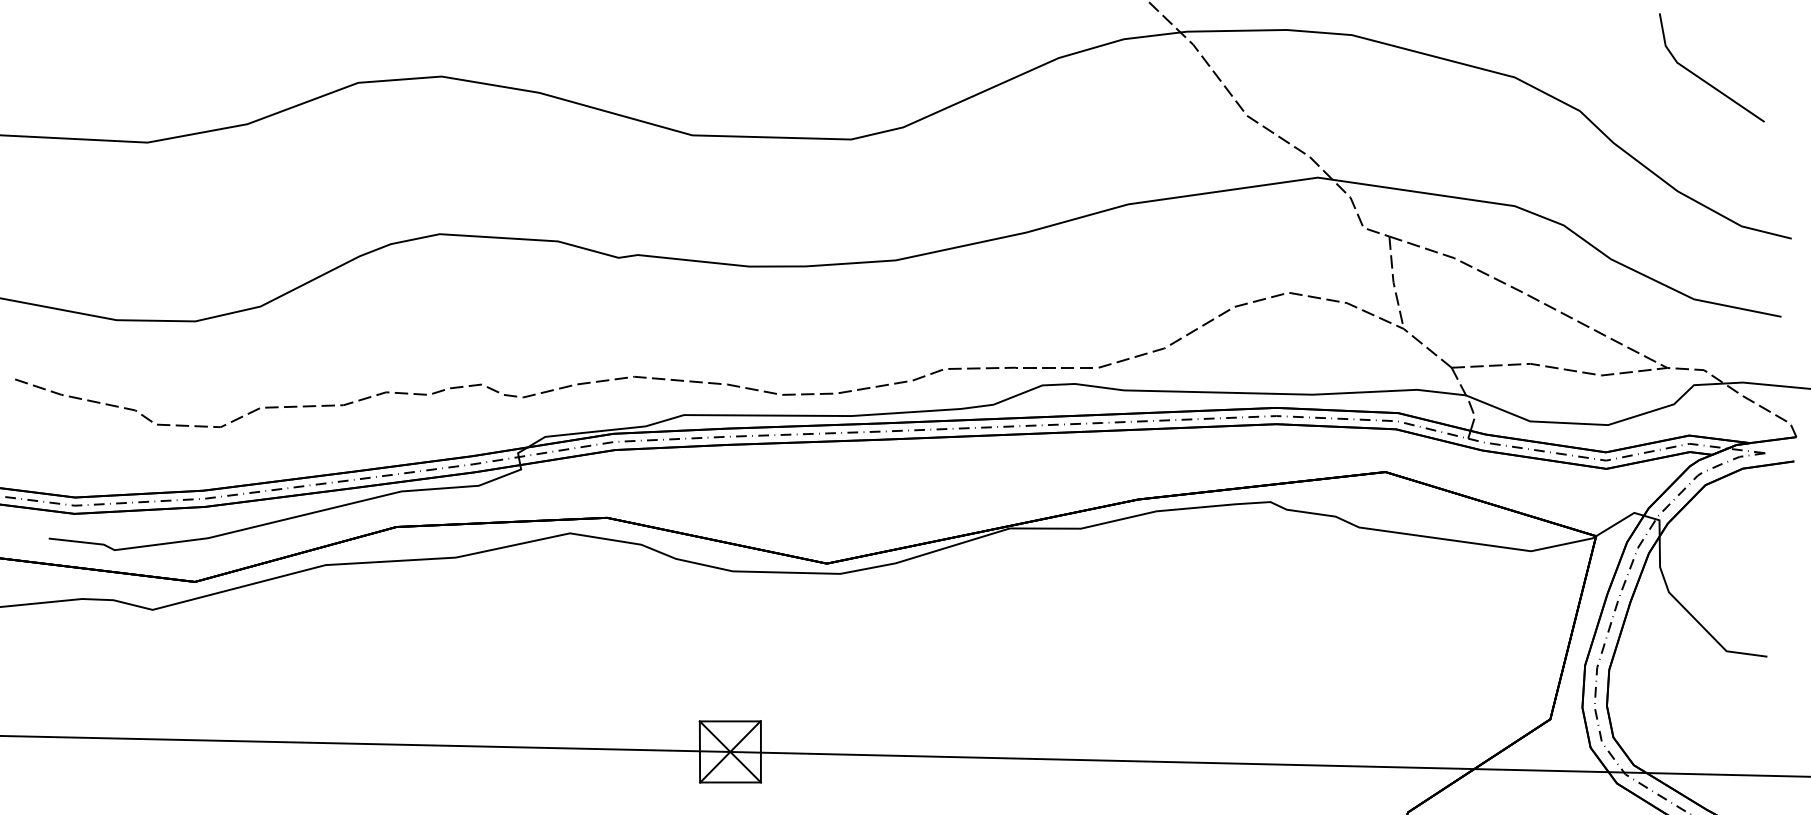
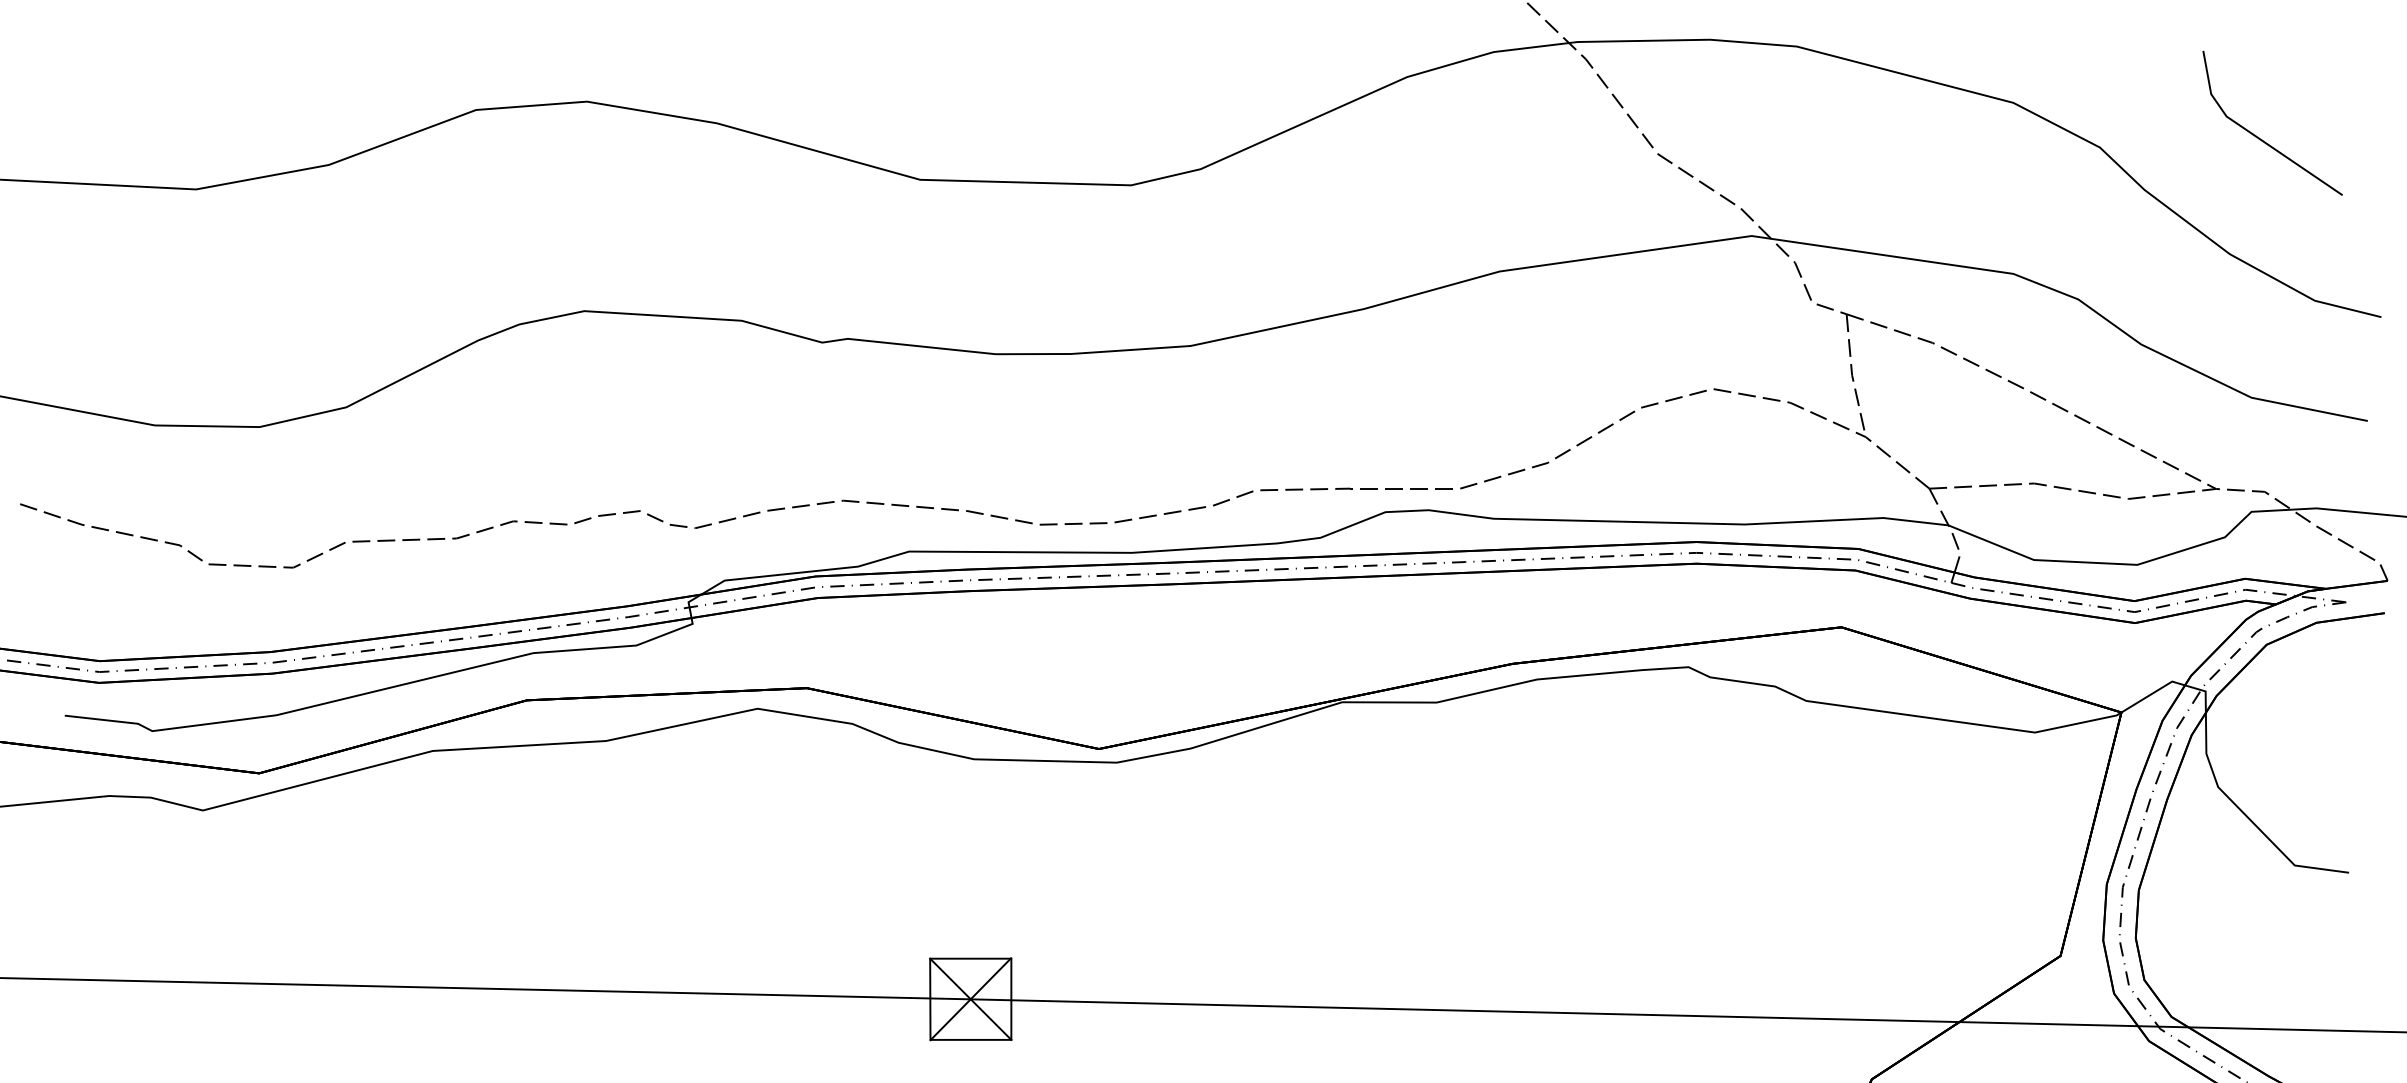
line: (1702, 78) -> (2260, 137), moved

